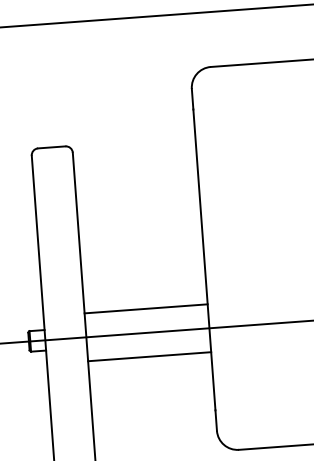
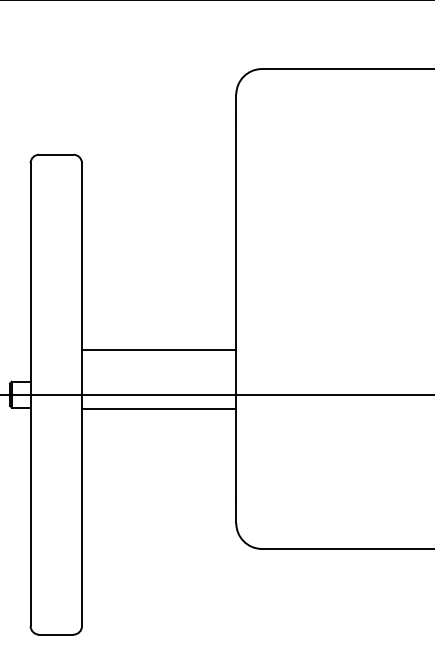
line: (146, 308) -> (159, 349), moved
line: (149, 356) -> (159, 408), moved

